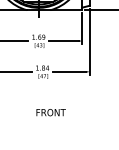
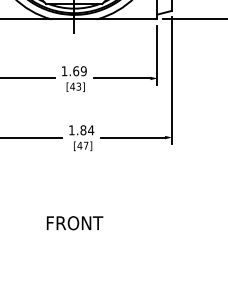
text: (50, 112) -> (73, 222), moved

